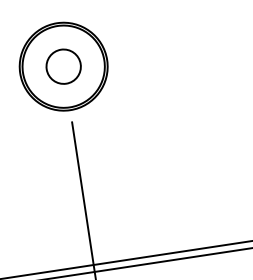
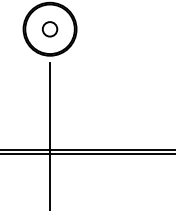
circle: (62, 67) -> (49, 29), size x0.7

